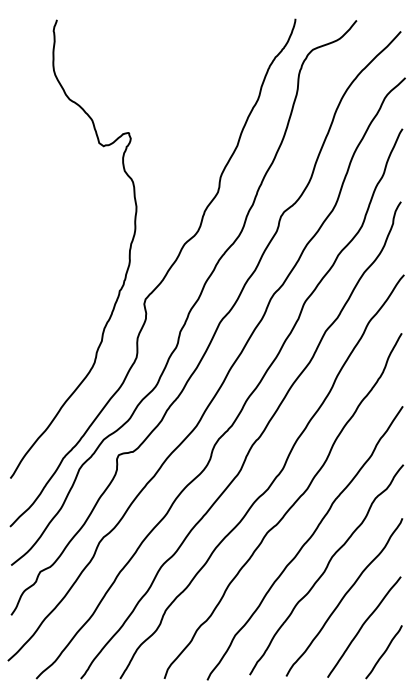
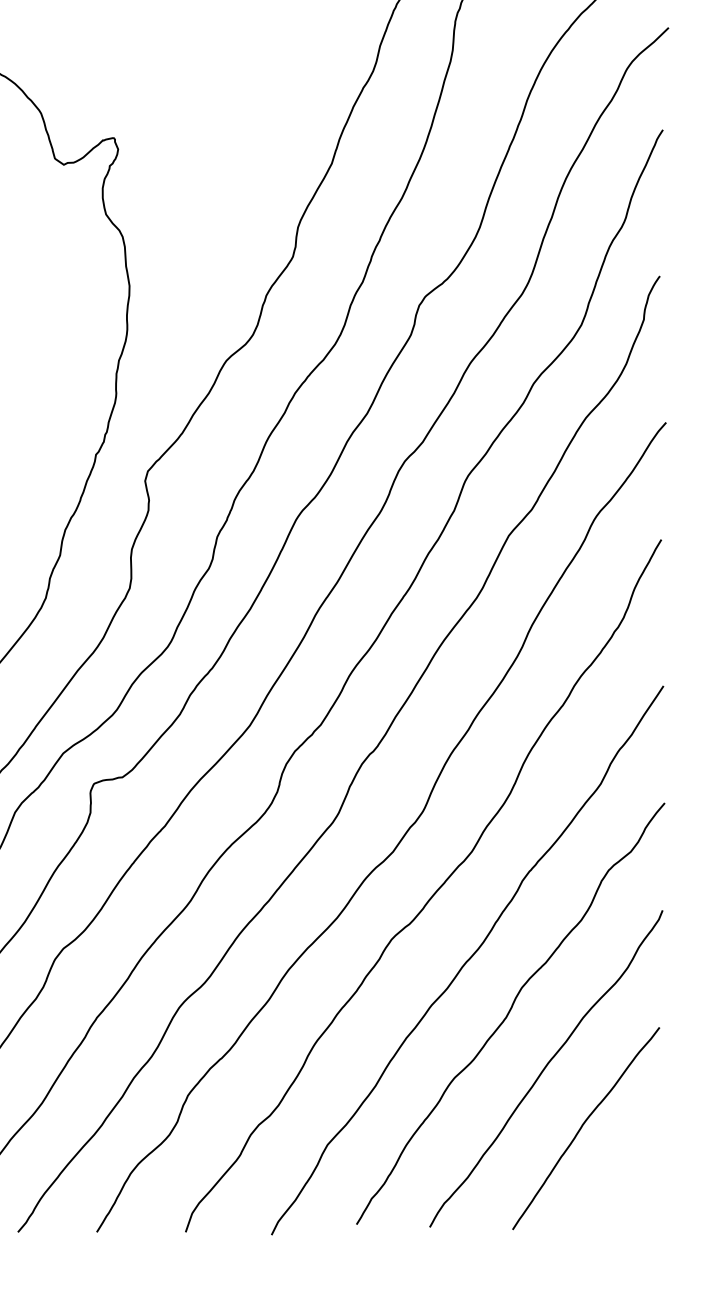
line: (383, 652) -> (624, 1179), removed

